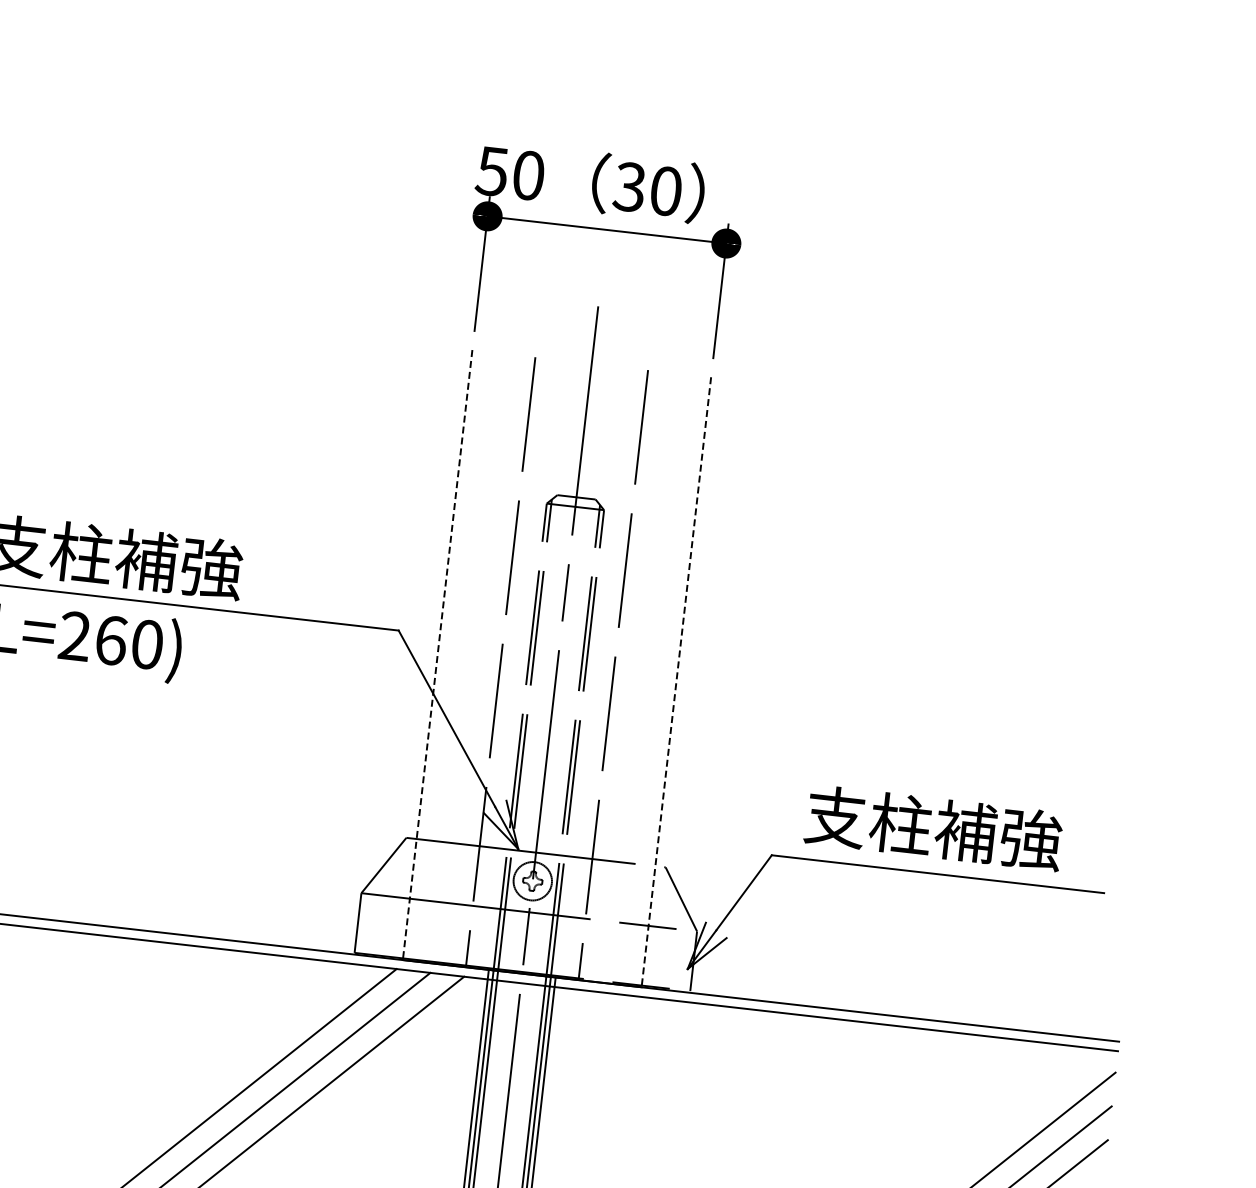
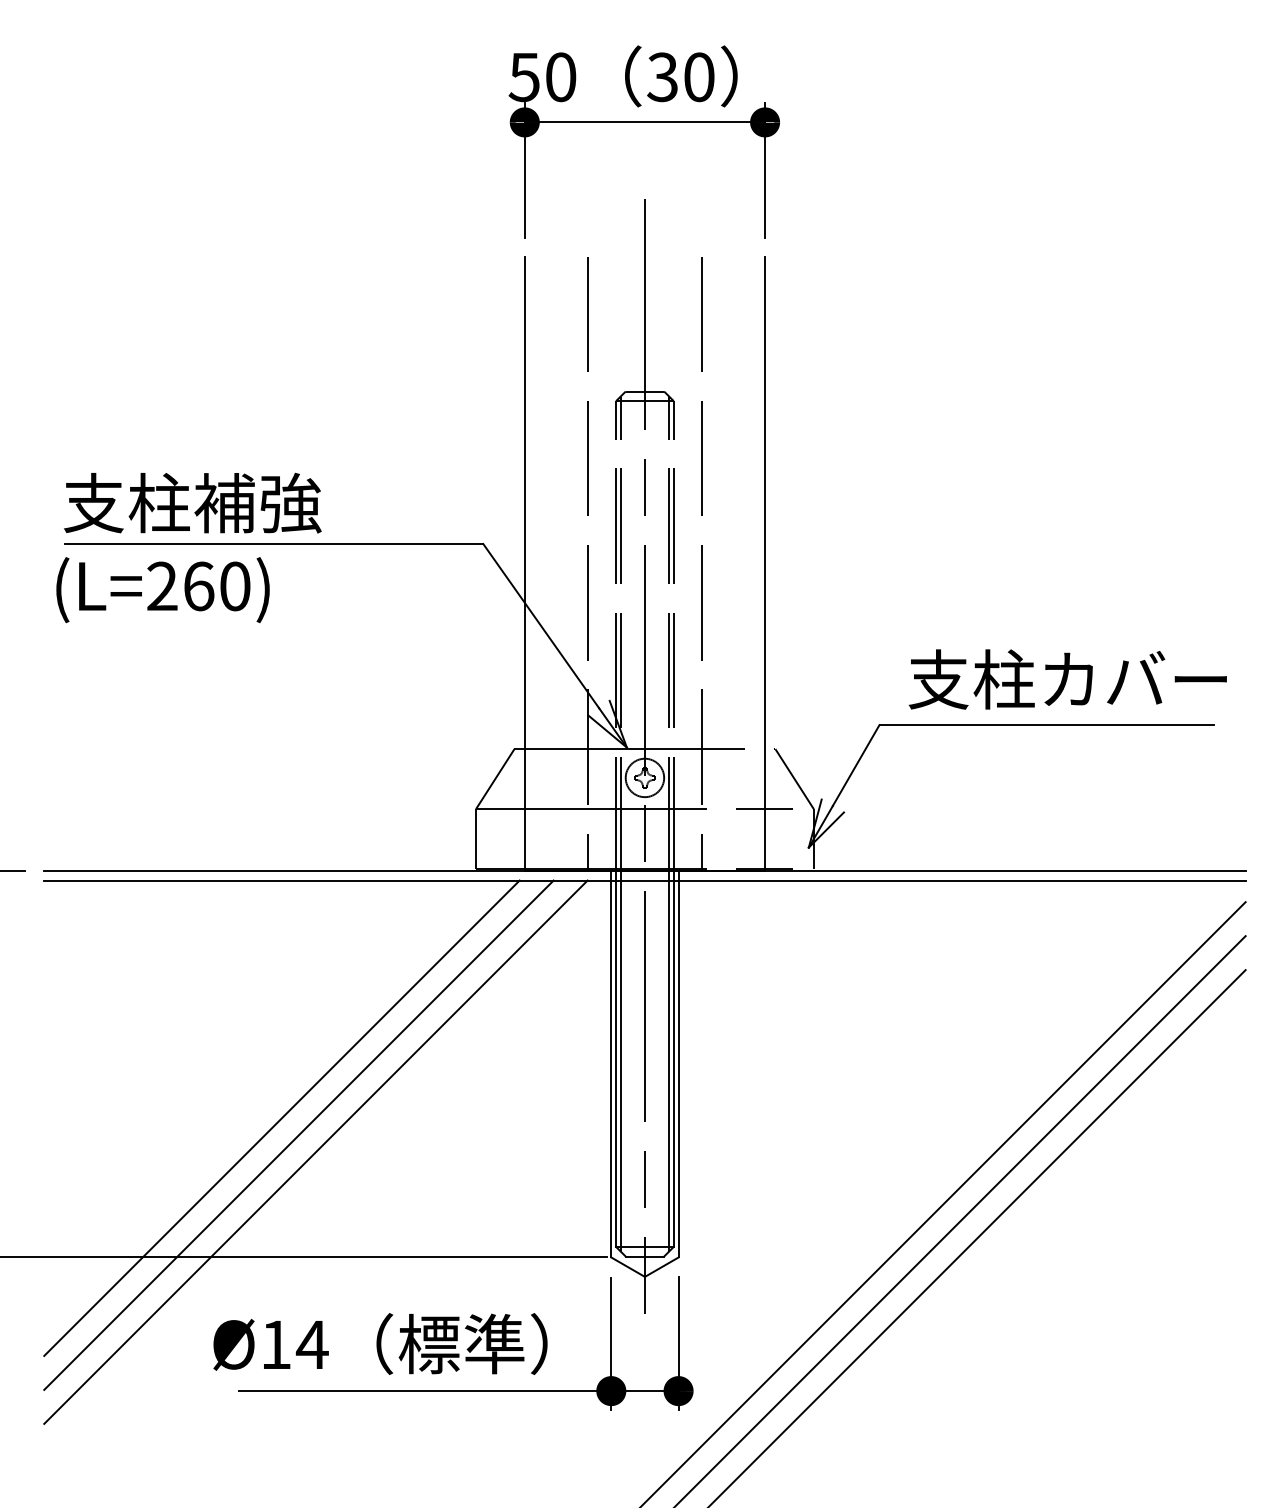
line: (437, 654) -> (524, 563), dashed -> solid
line: (676, 681) -> (765, 563), dashed -> solid
text: (1028, 838) -> (1132, 679), 支柱補強 -> 支柱カバー

